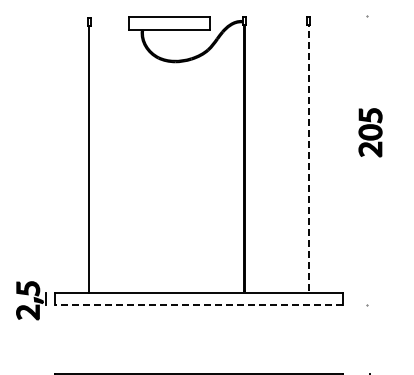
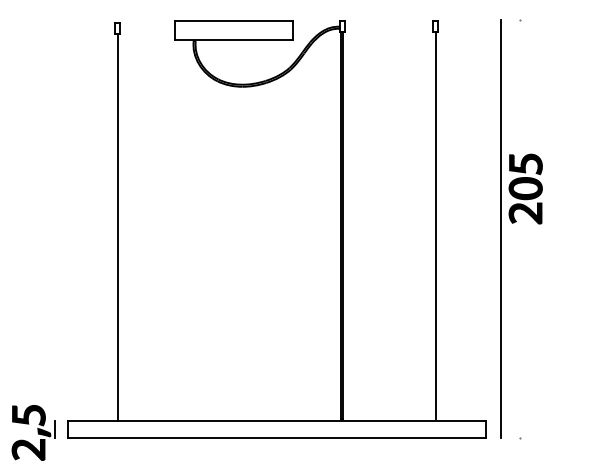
line: (308, 157) -> (435, 224), dashed -> solid
line: (353, 160) -> (501, 229), added
line: (198, 304) -> (276, 438), dashed -> solid

